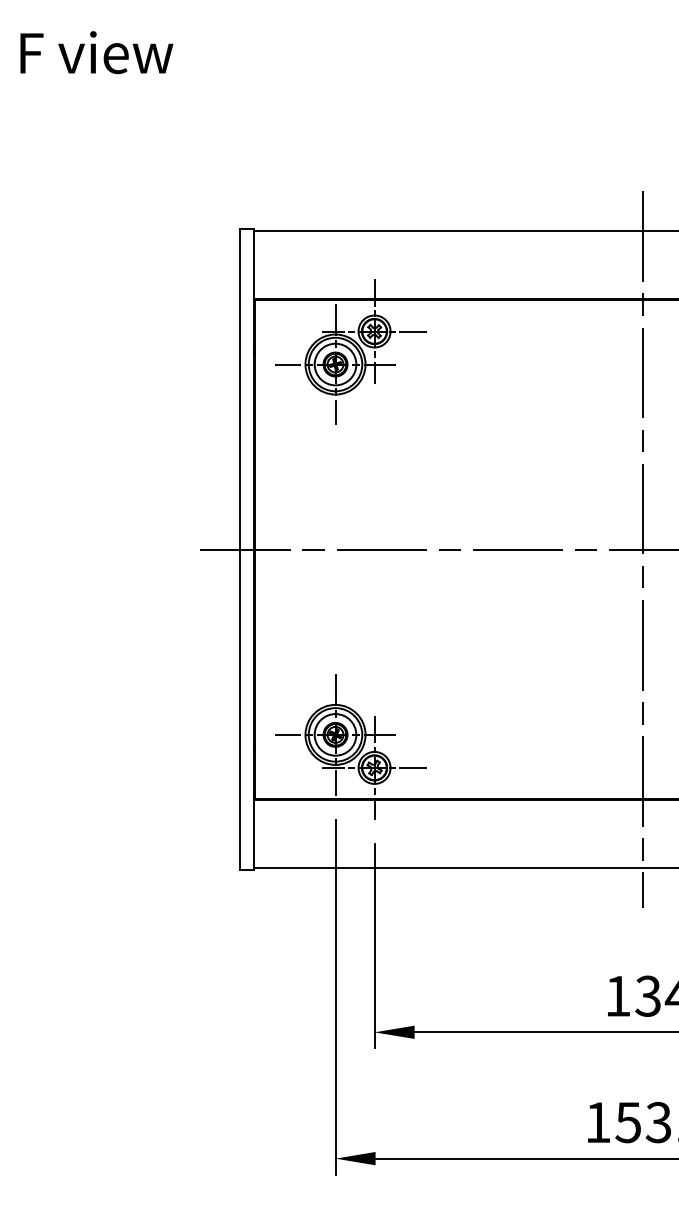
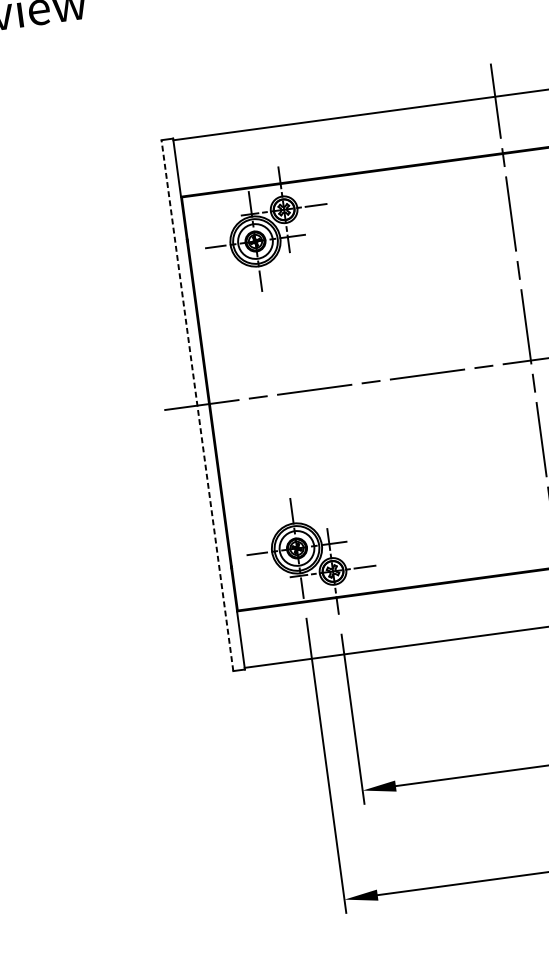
line: (240, 549) -> (197, 405), solid -> dashed

